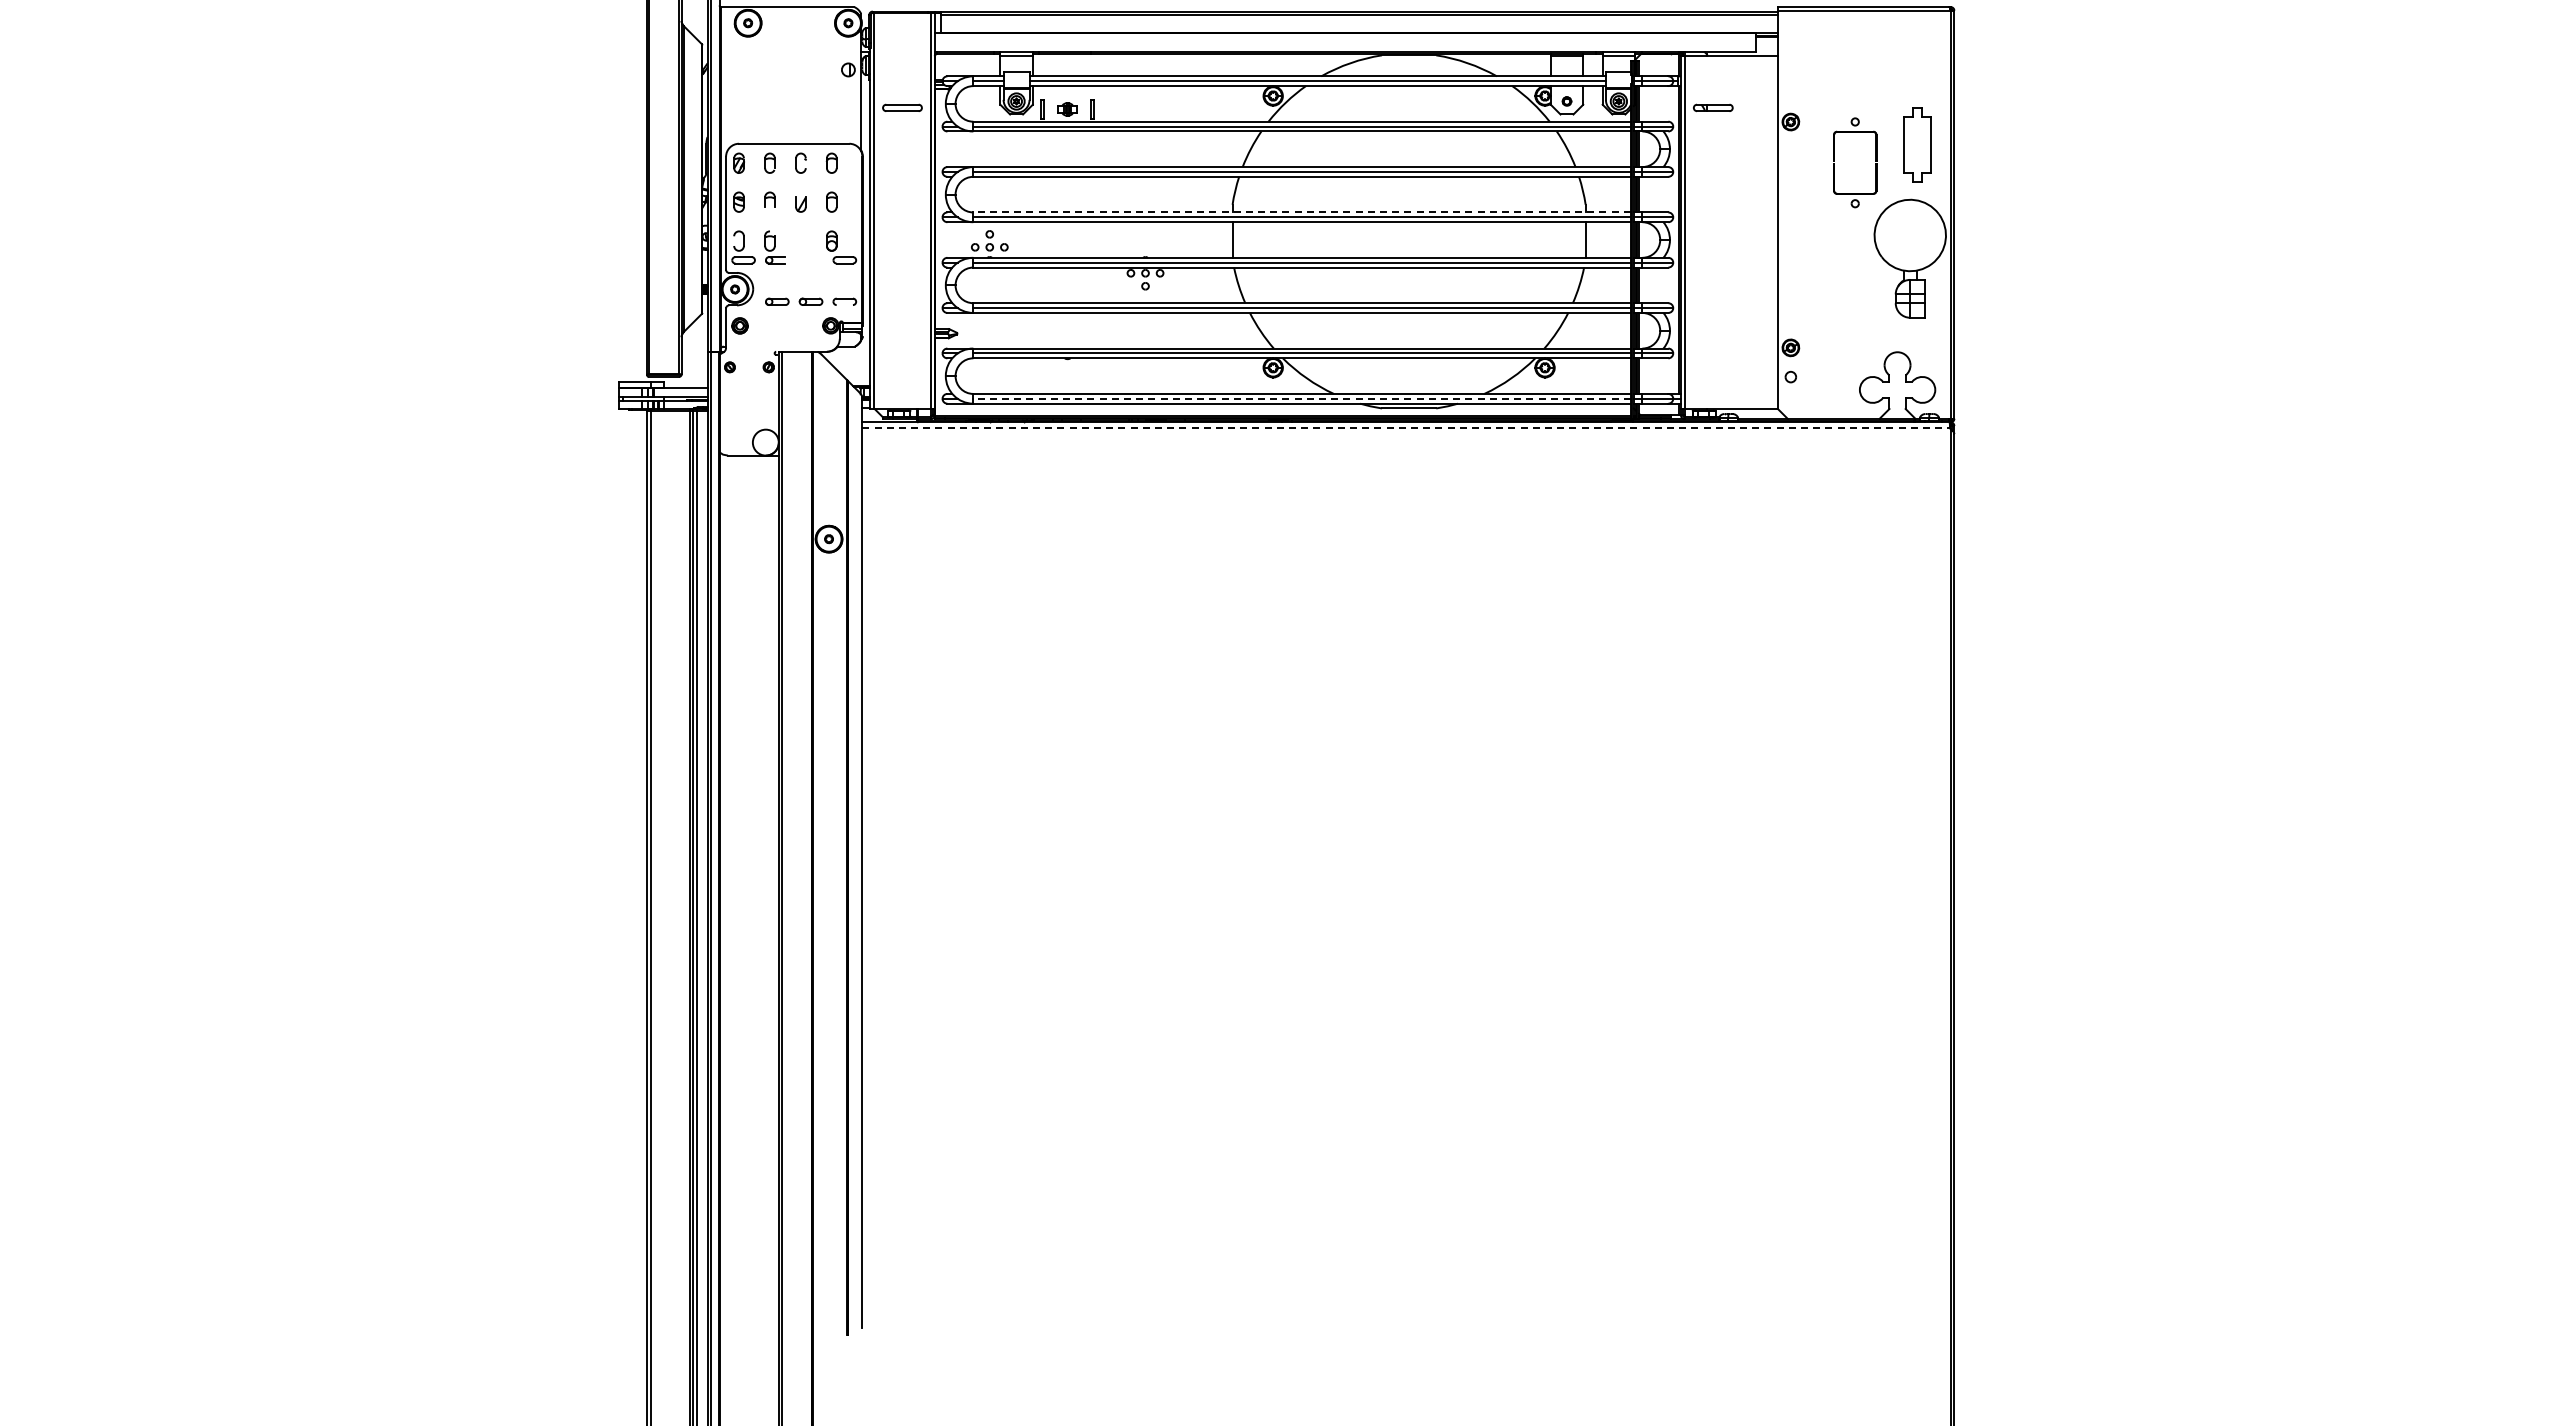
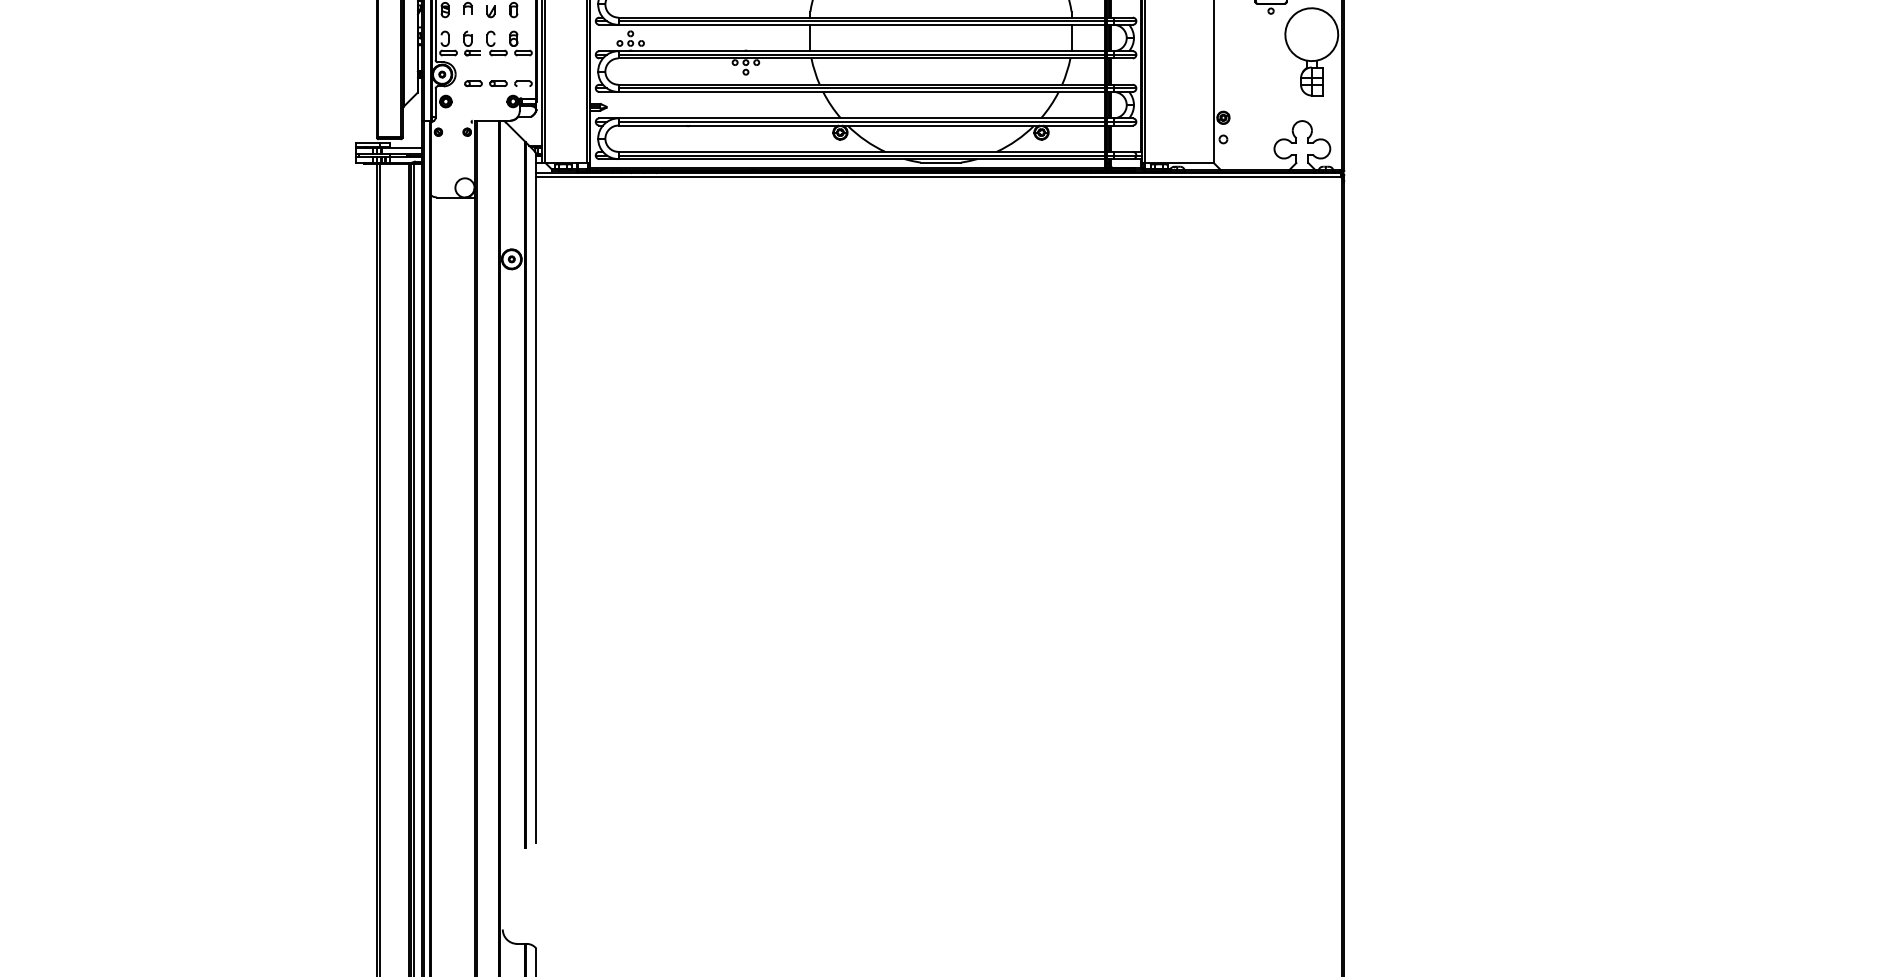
line: (1302, 212) -> (862, 17), dashed -> solid
part: (809, 247) -> (497, 43), added
line: (1302, 398) -> (862, 155), dashed -> solid
line: (1406, 427) -> (939, 176), dashed -> solid

